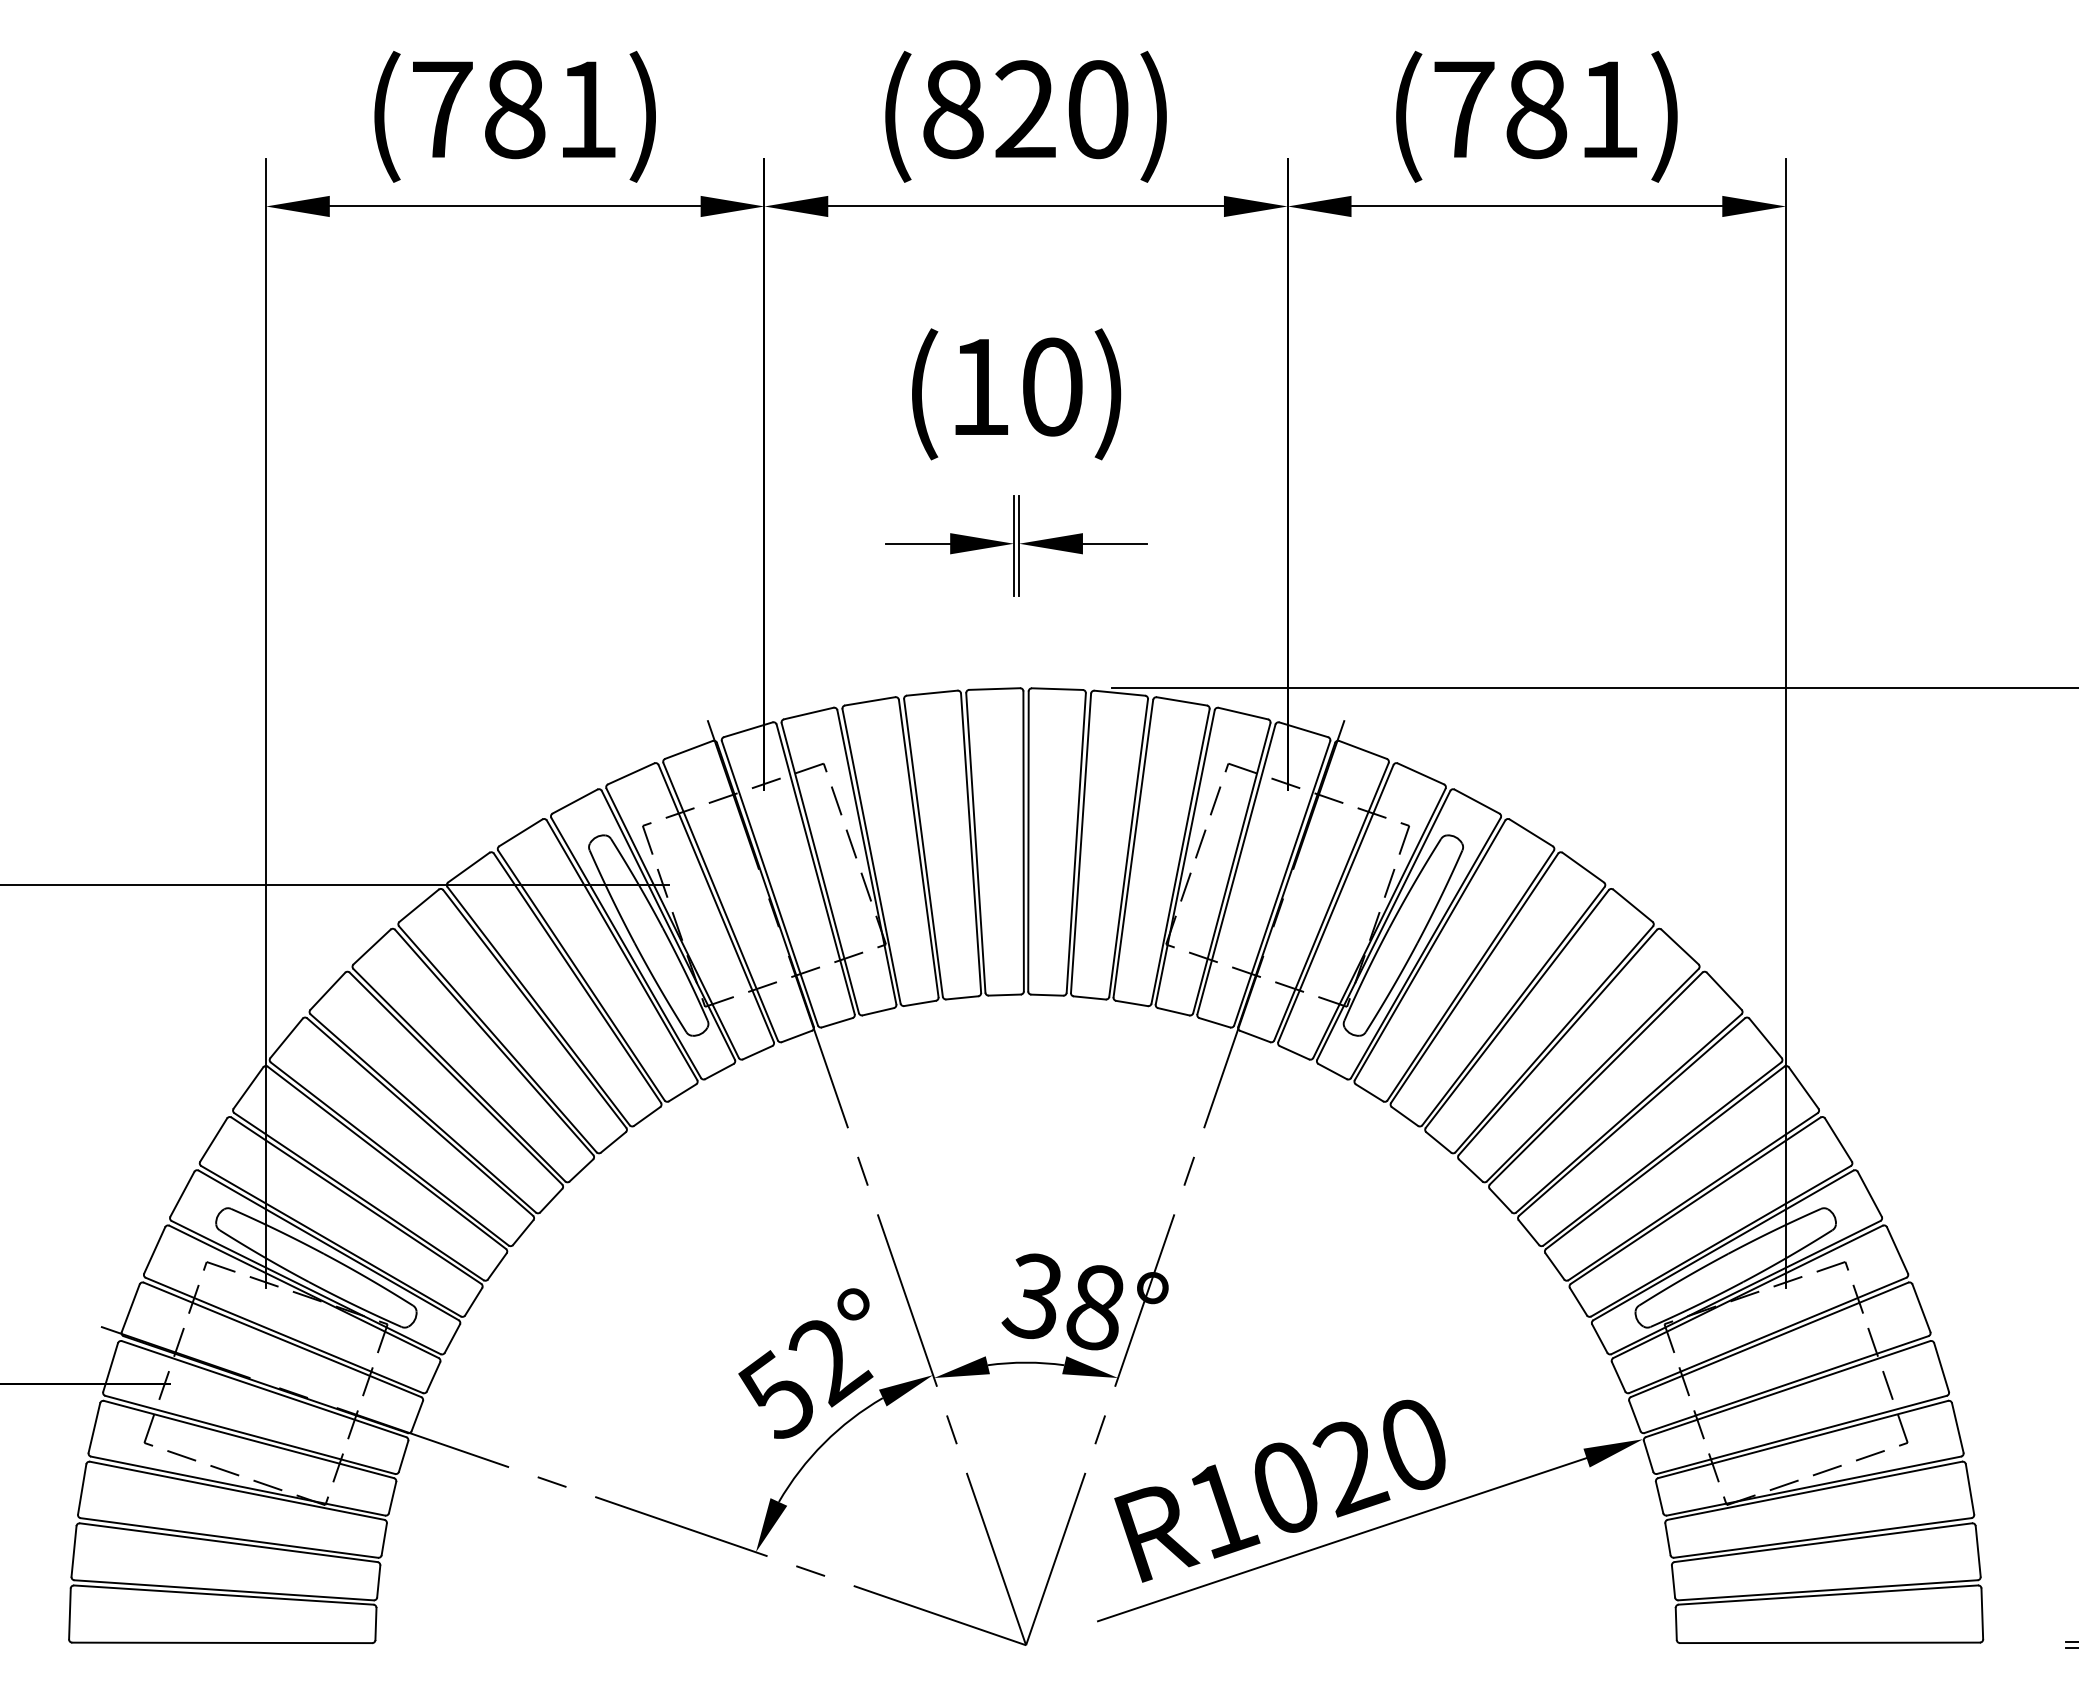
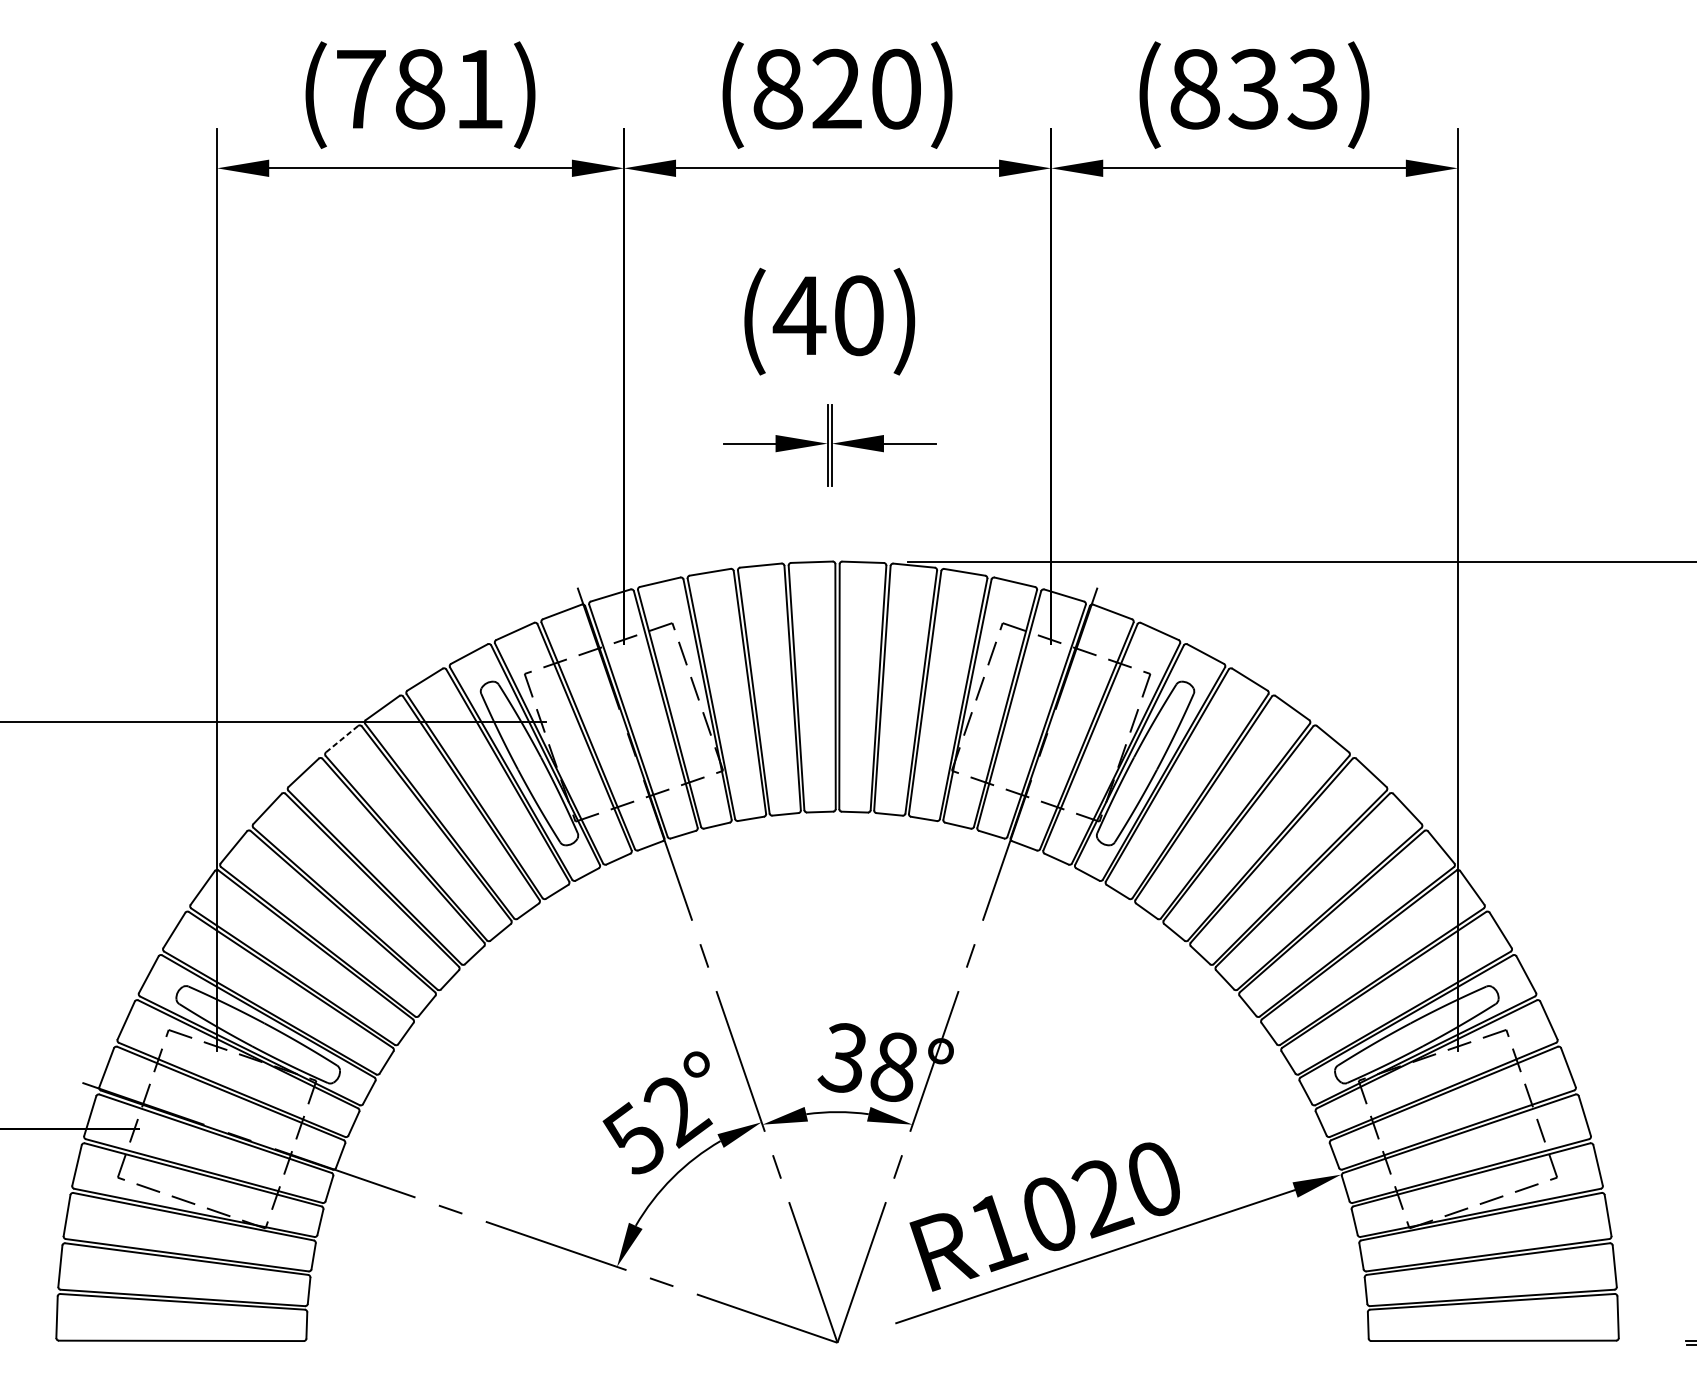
text: (1536, 109) -> (1254, 89), (781) -> (833)
text: (979, 386) -> (799, 315), (10) -> (40)
line: (418, 906) -> (341, 739), solid -> dashed

